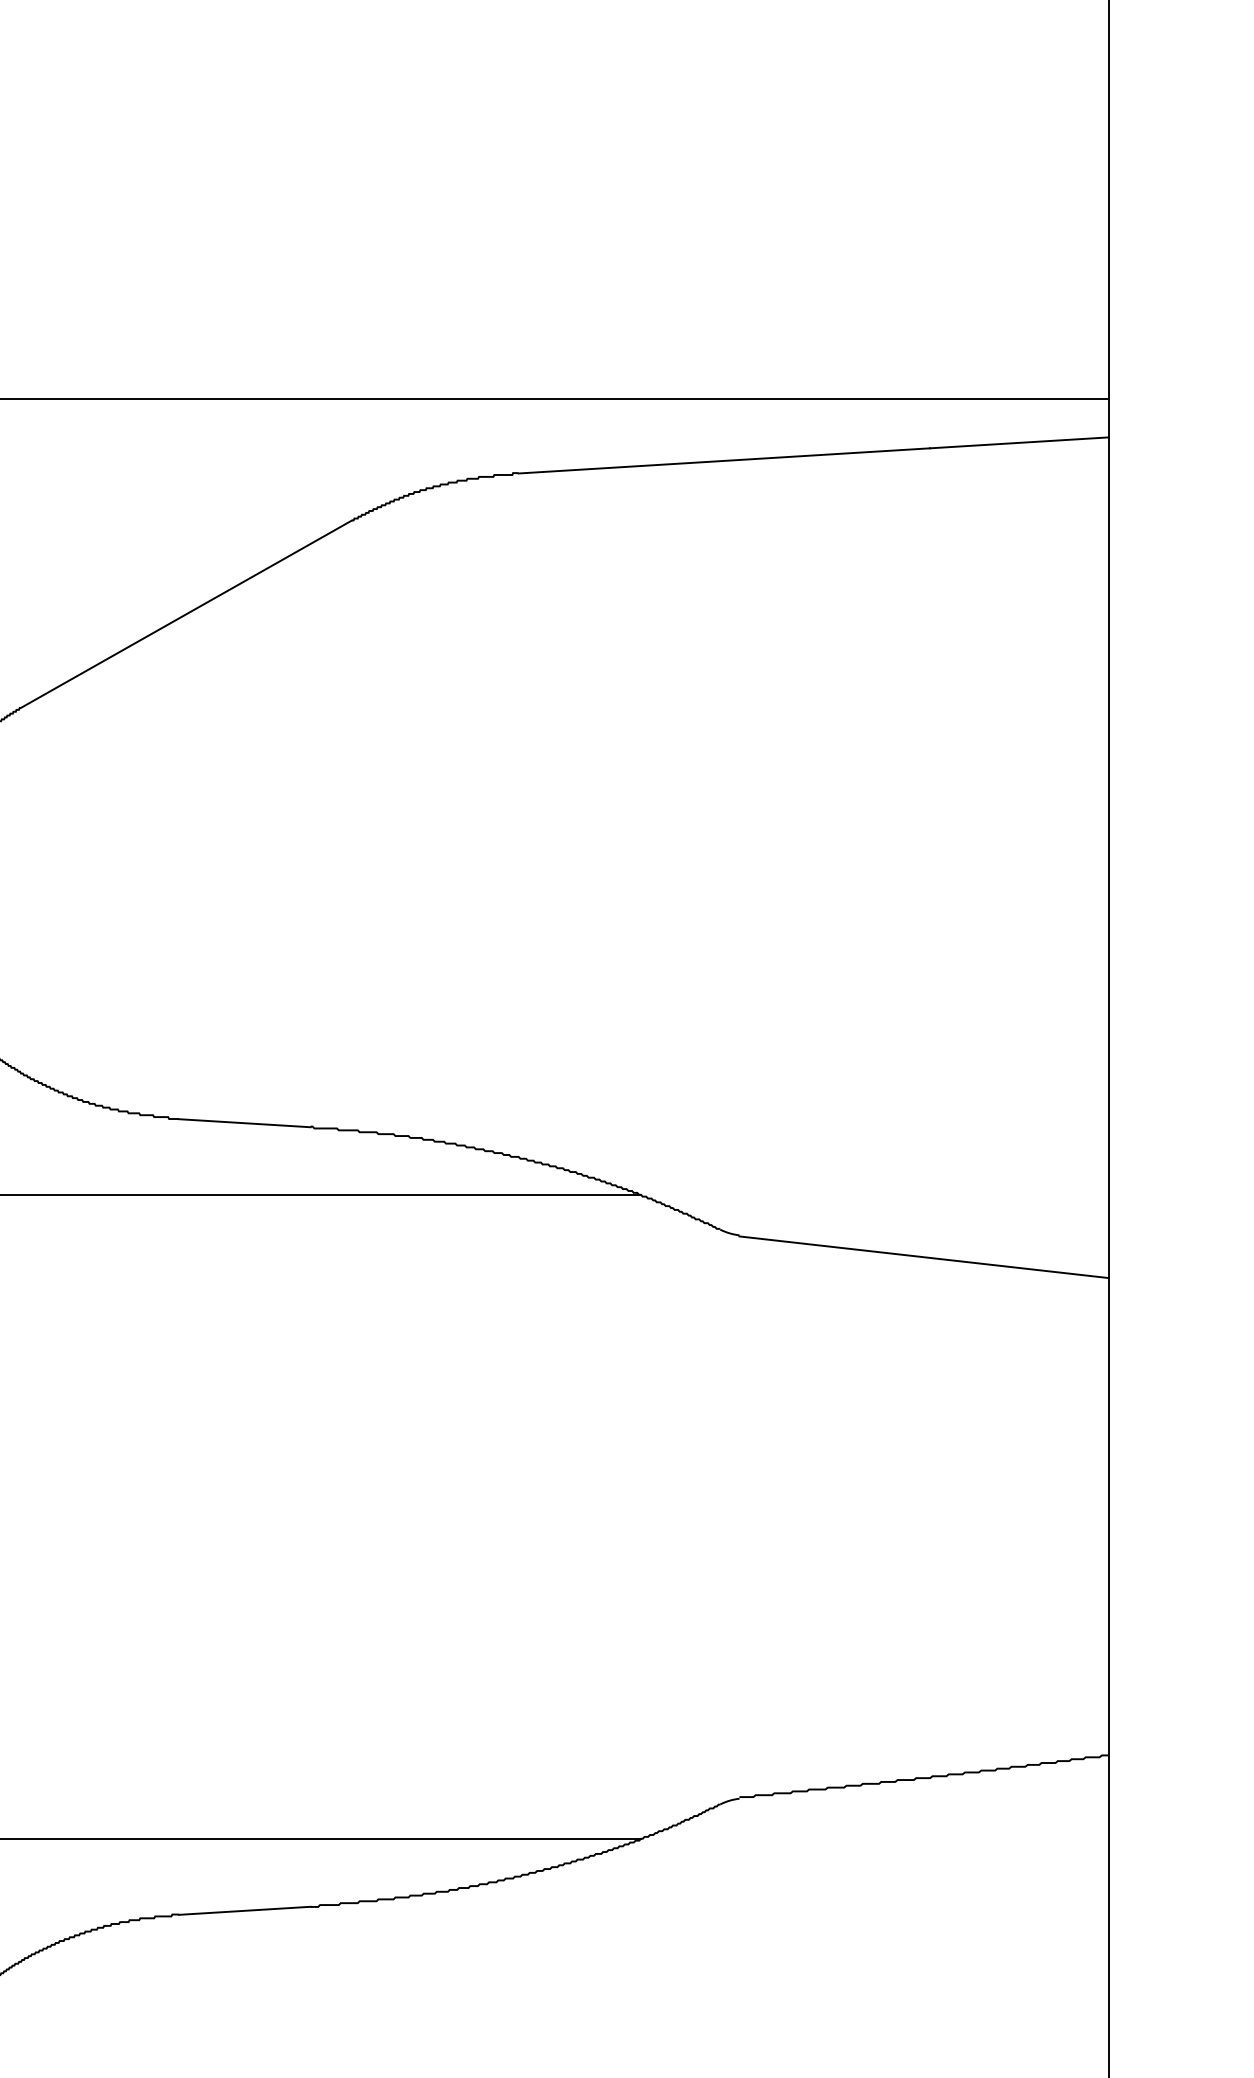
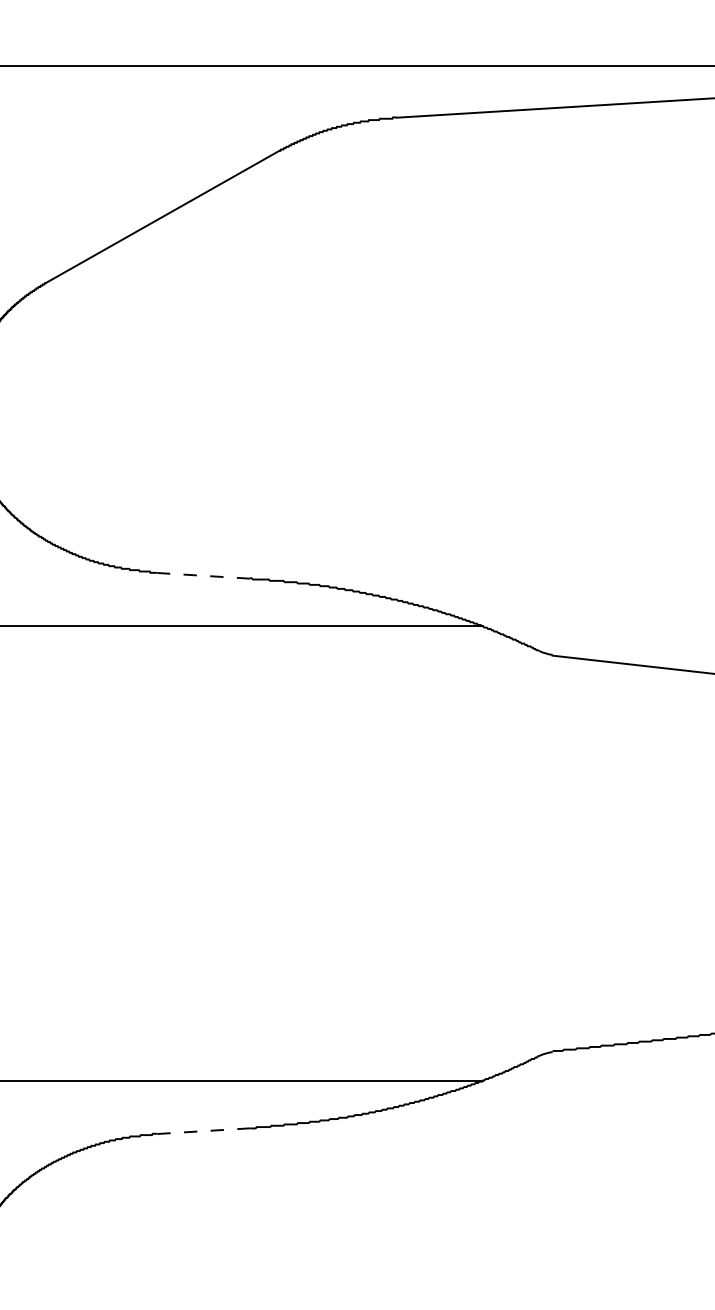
line: (244, 1123) -> (203, 576), solid -> dashed
line: (244, 1910) -> (203, 1130), solid -> dashed

